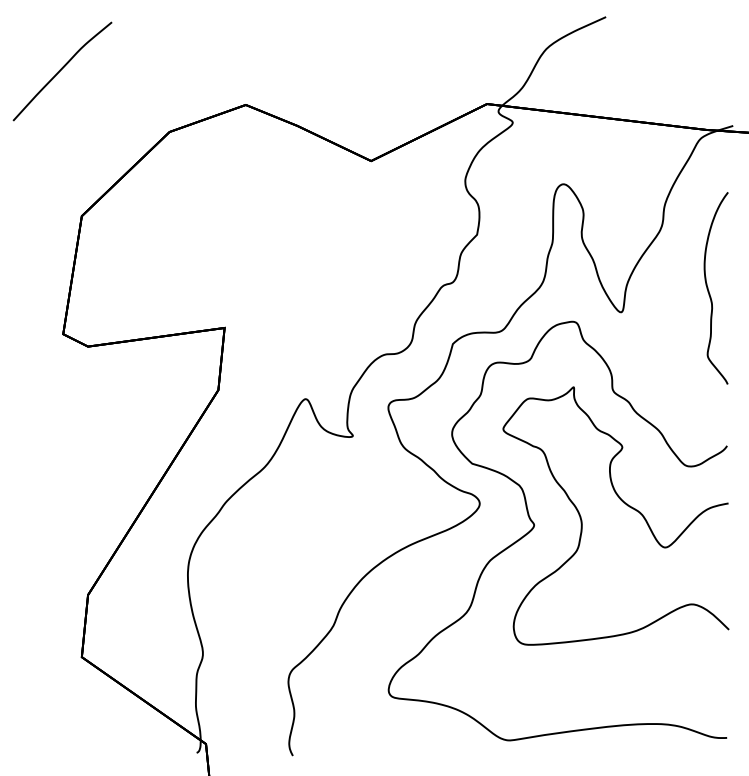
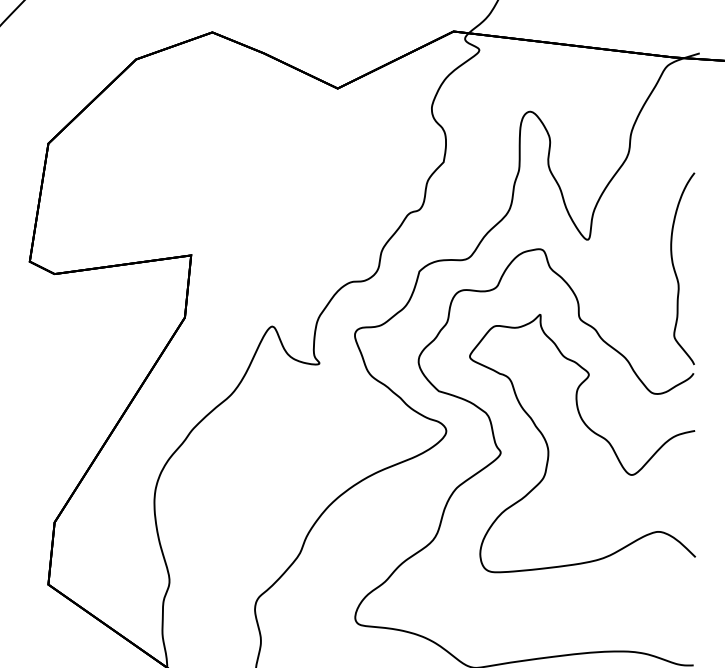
curve: (709, 290) -> (676, 270), moved

